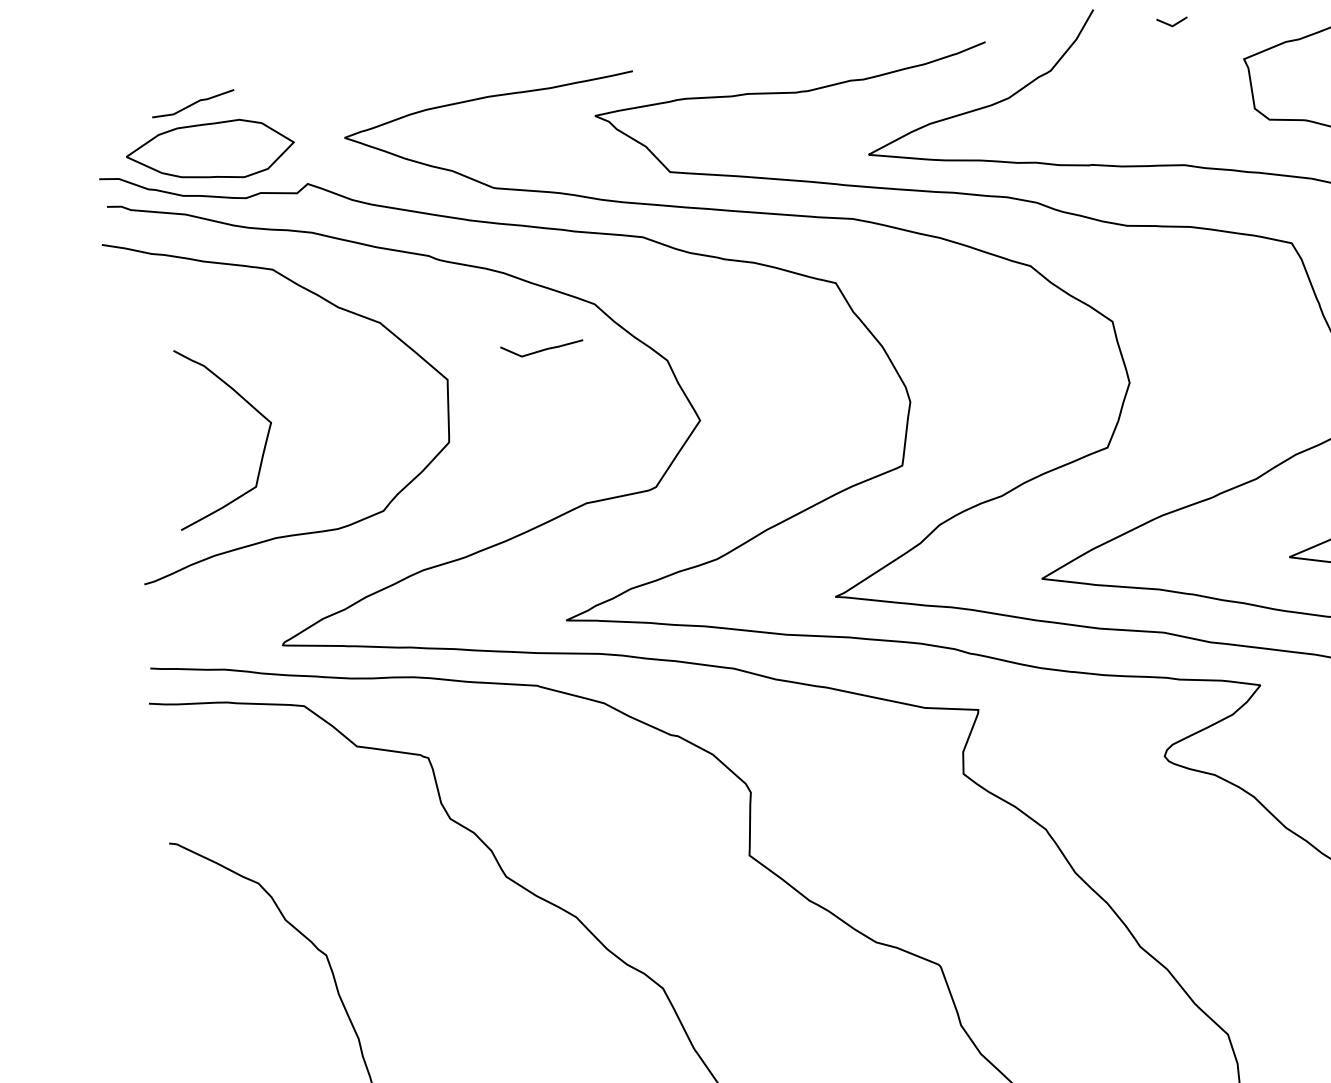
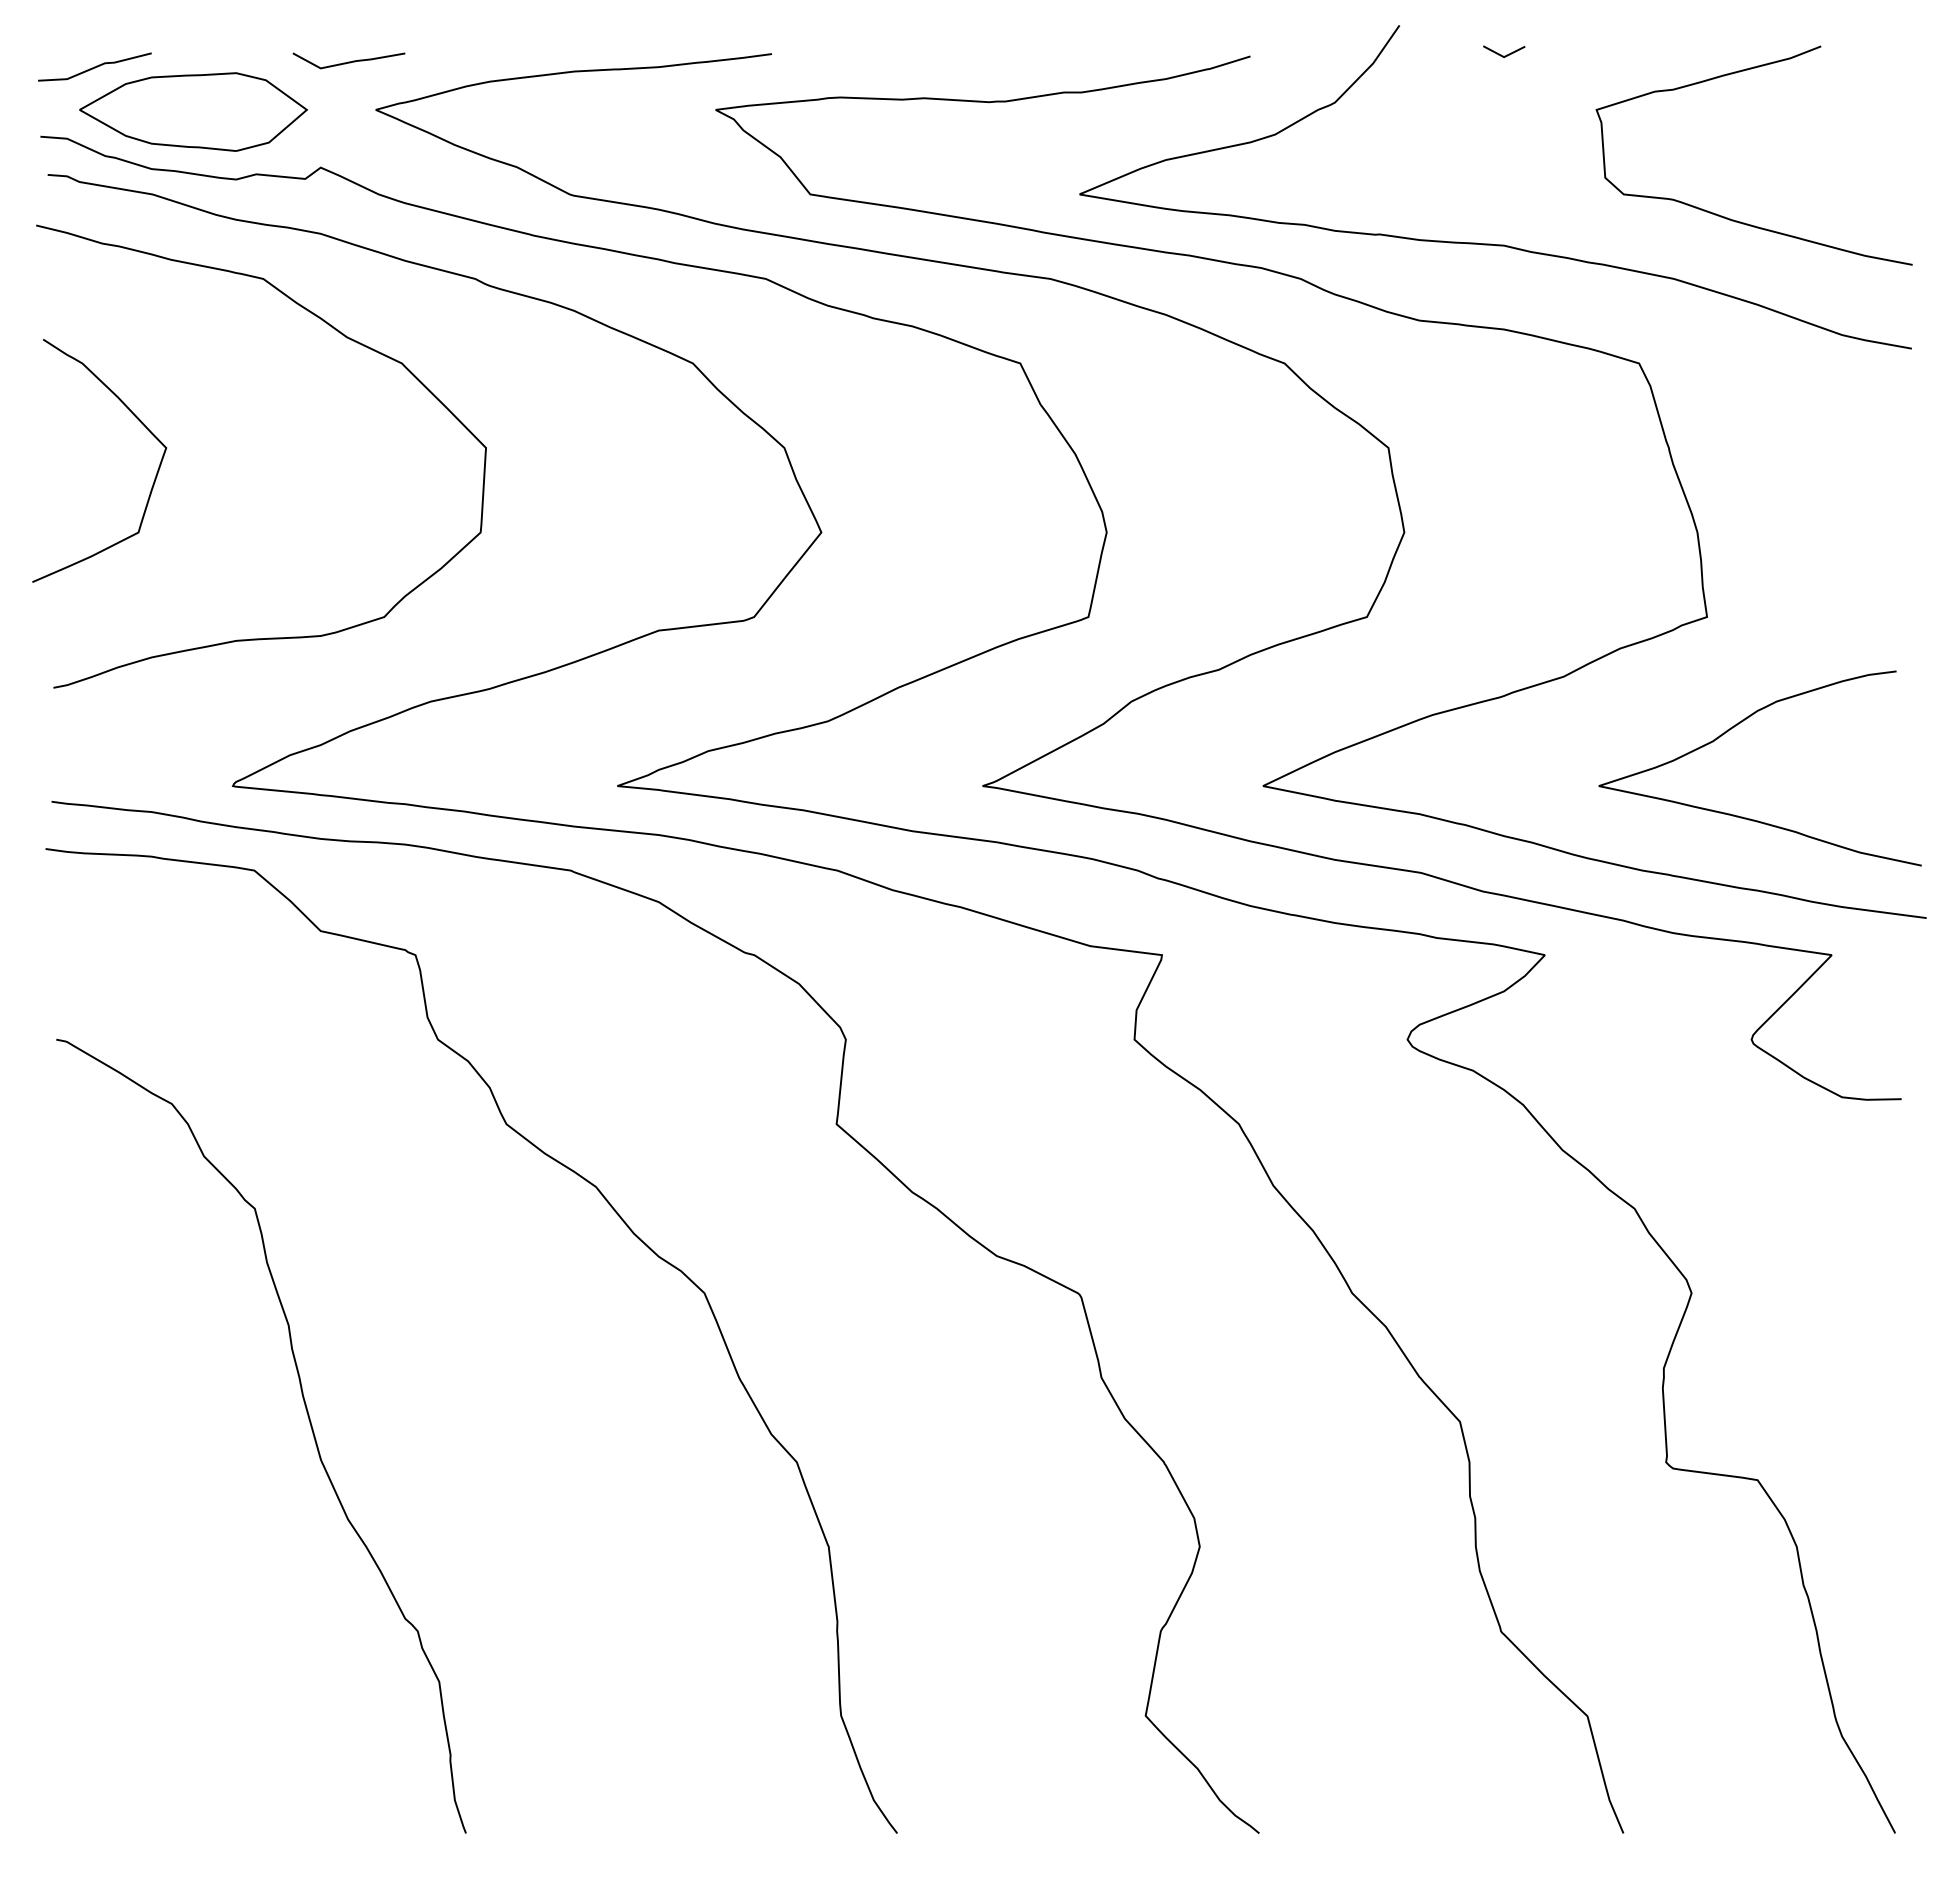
line: (192, 103) -> (94, 66), moved
line: (541, 349) -> (348, 61), moved
curve: (248, 404) -> (138, 420), moved

